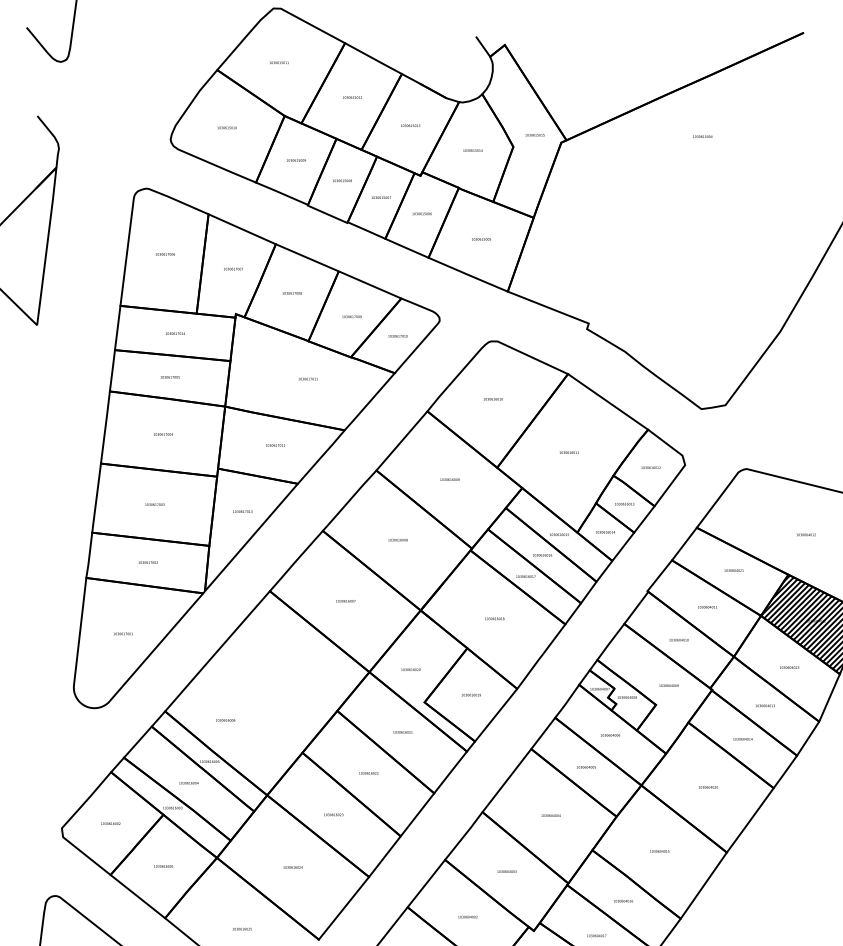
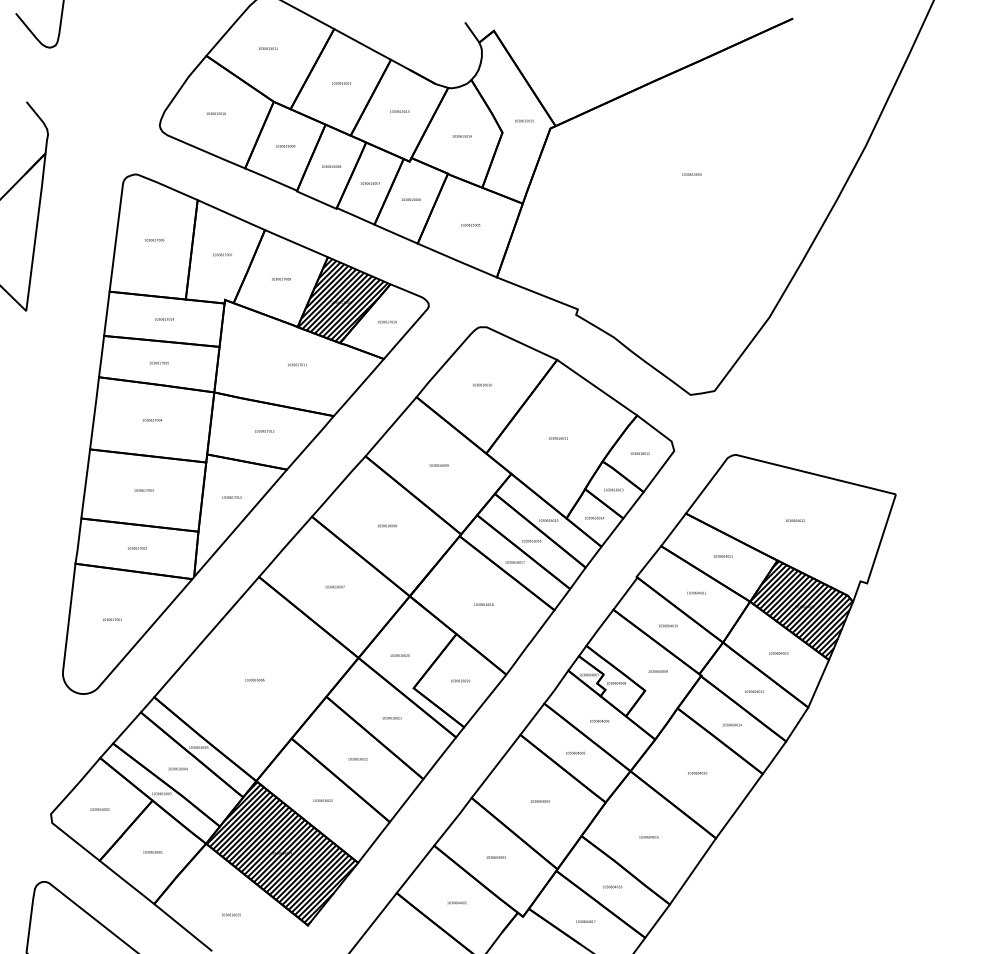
text: (702, 136) -> (691, 174), moved
hatch: (353, 313) -> (342, 299), added
text: (225, 720) -> (254, 680), moved
hatch: (292, 867) -> (281, 853), added

